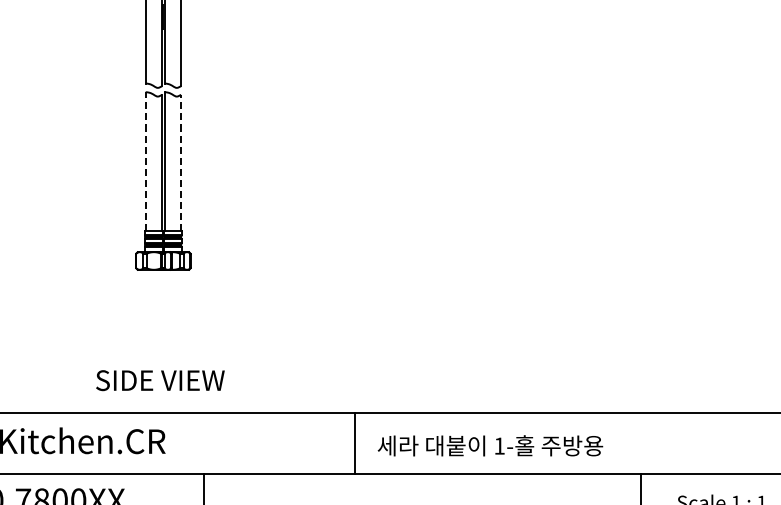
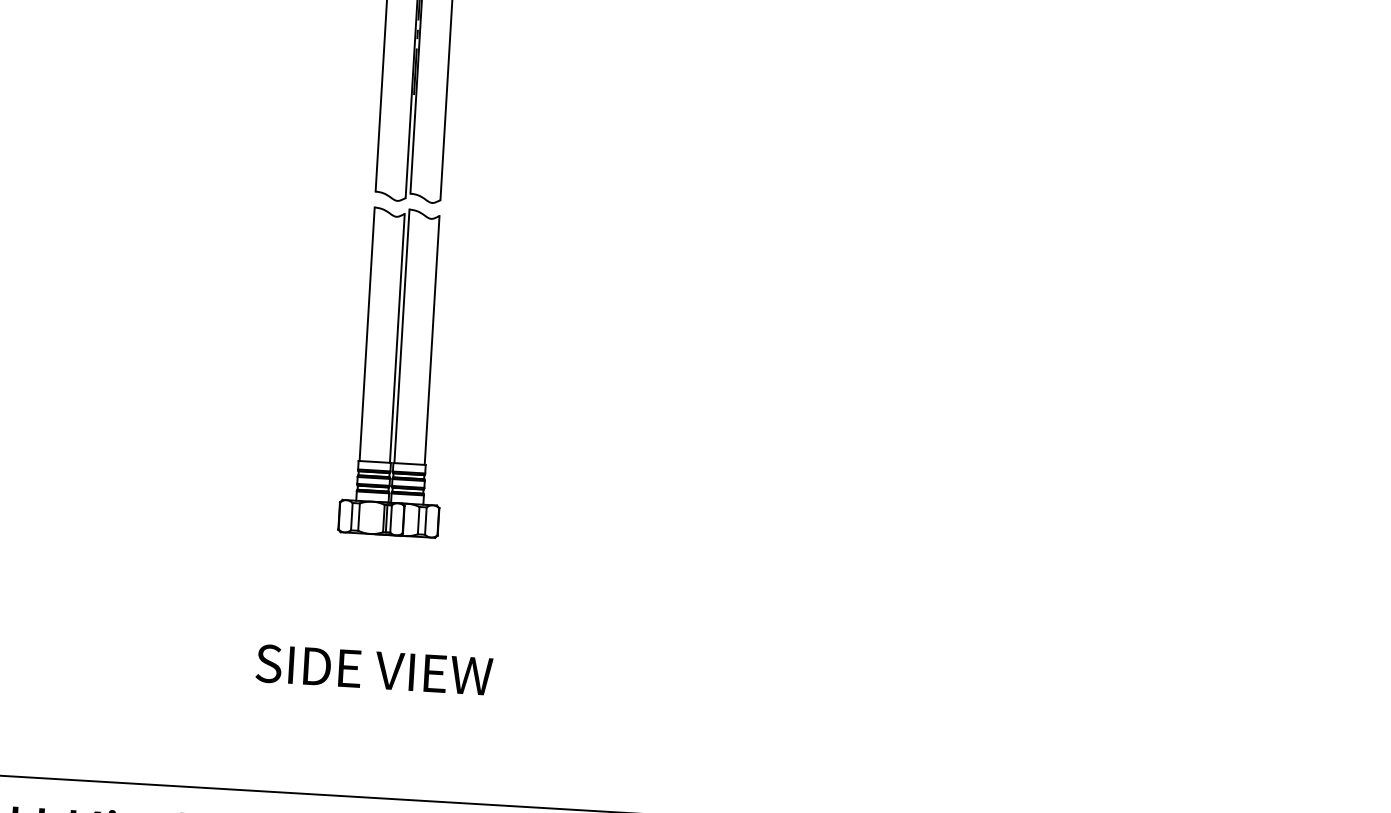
line: (145, 160) -> (366, 332), dashed -> solid
line: (181, 162) -> (432, 340), dashed -> solid
text: (160, 380) -> (374, 669), moved

